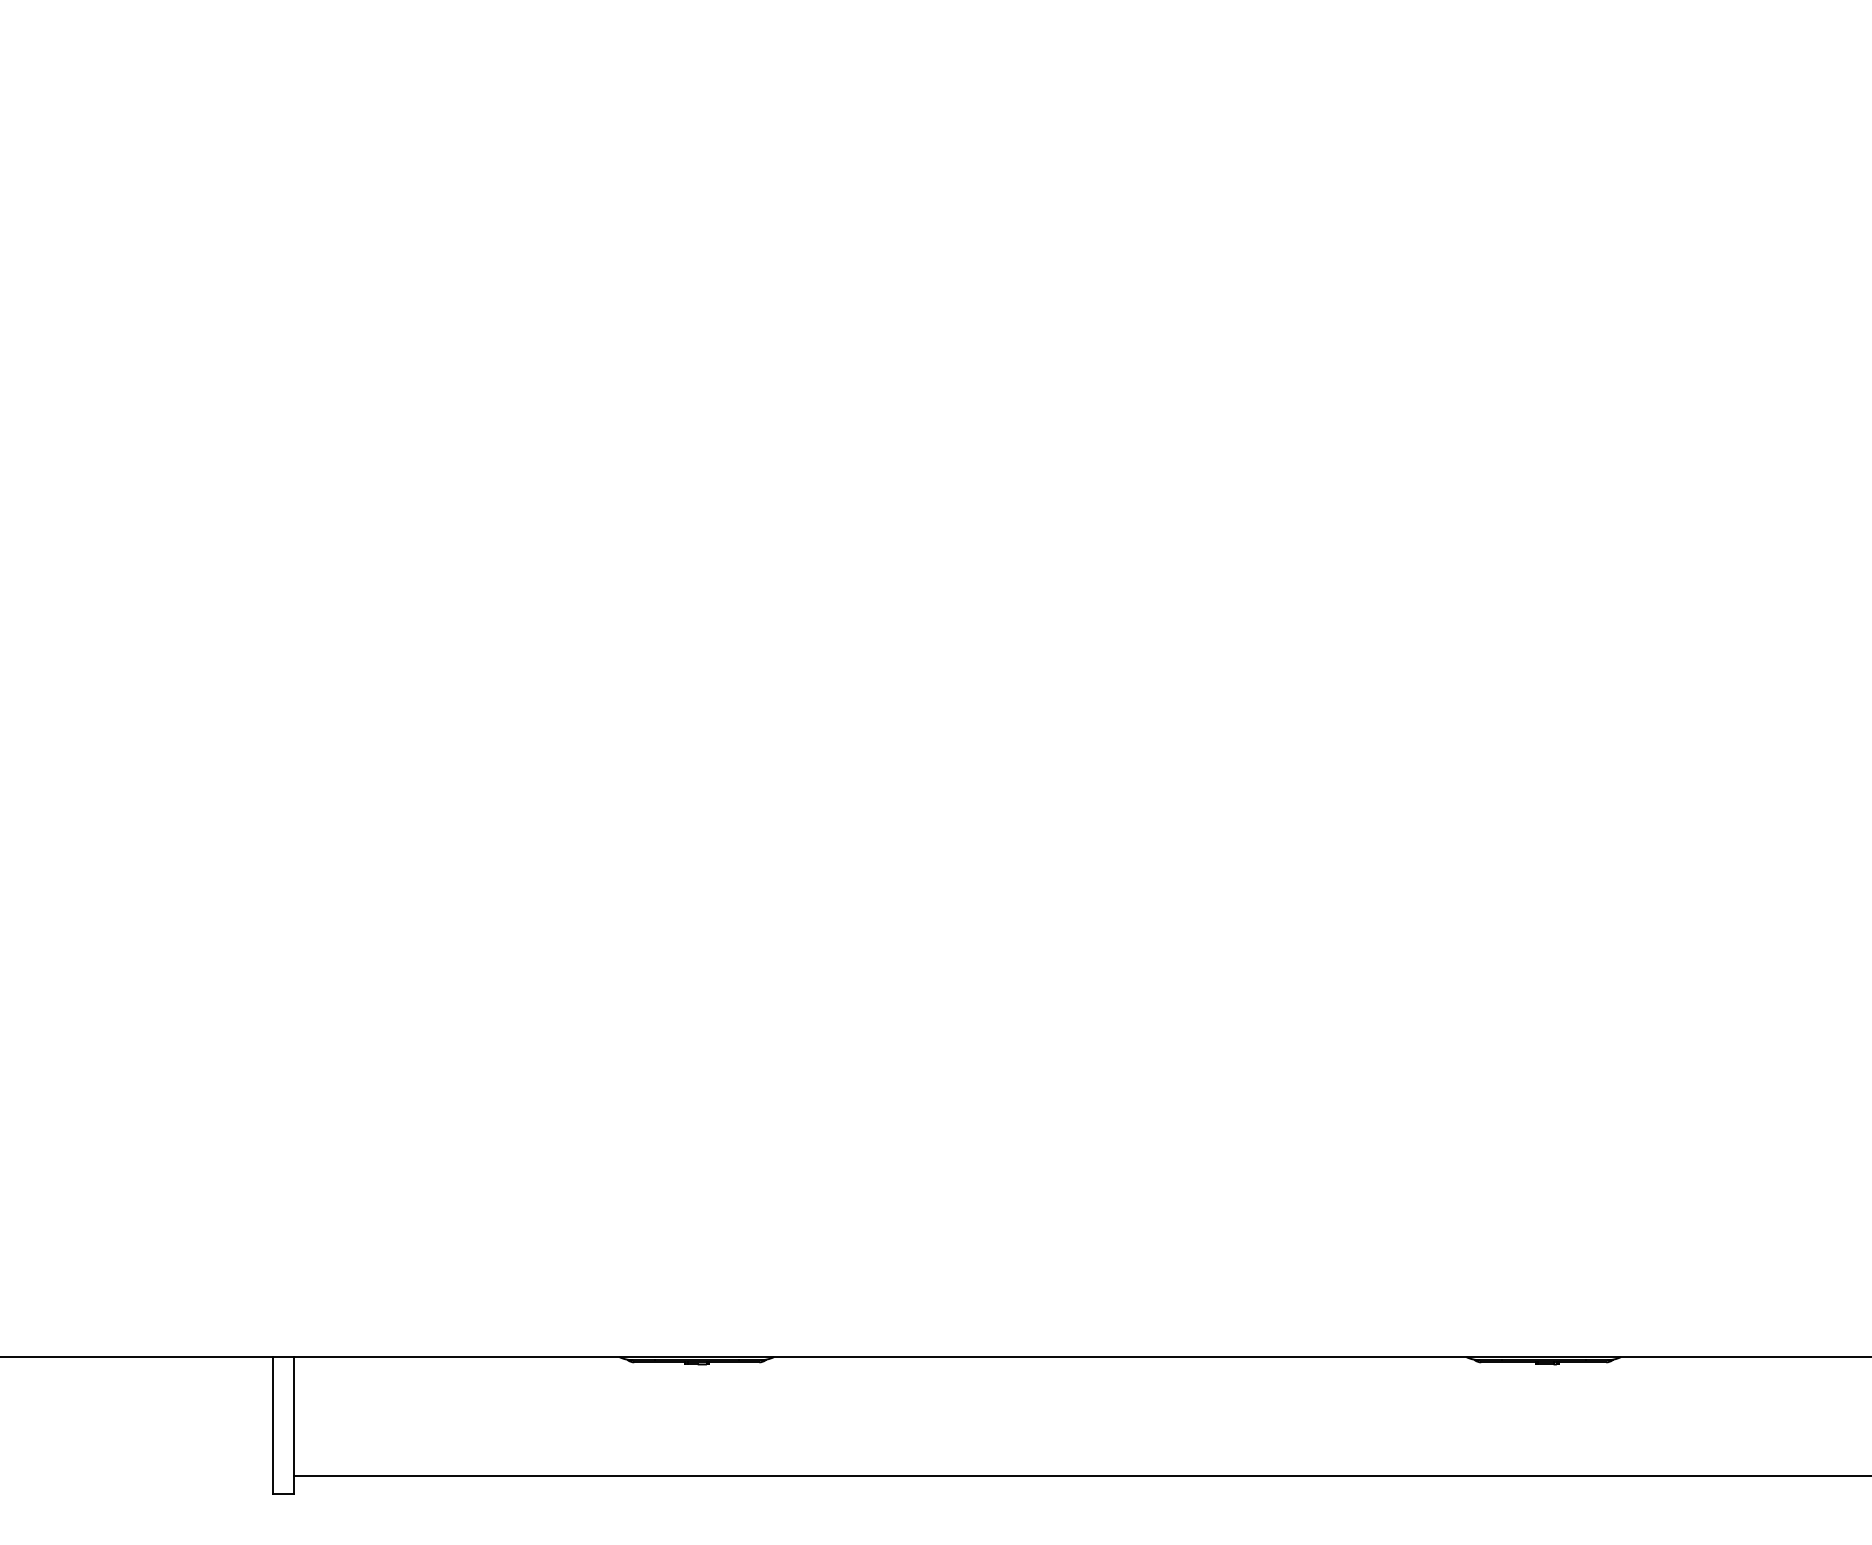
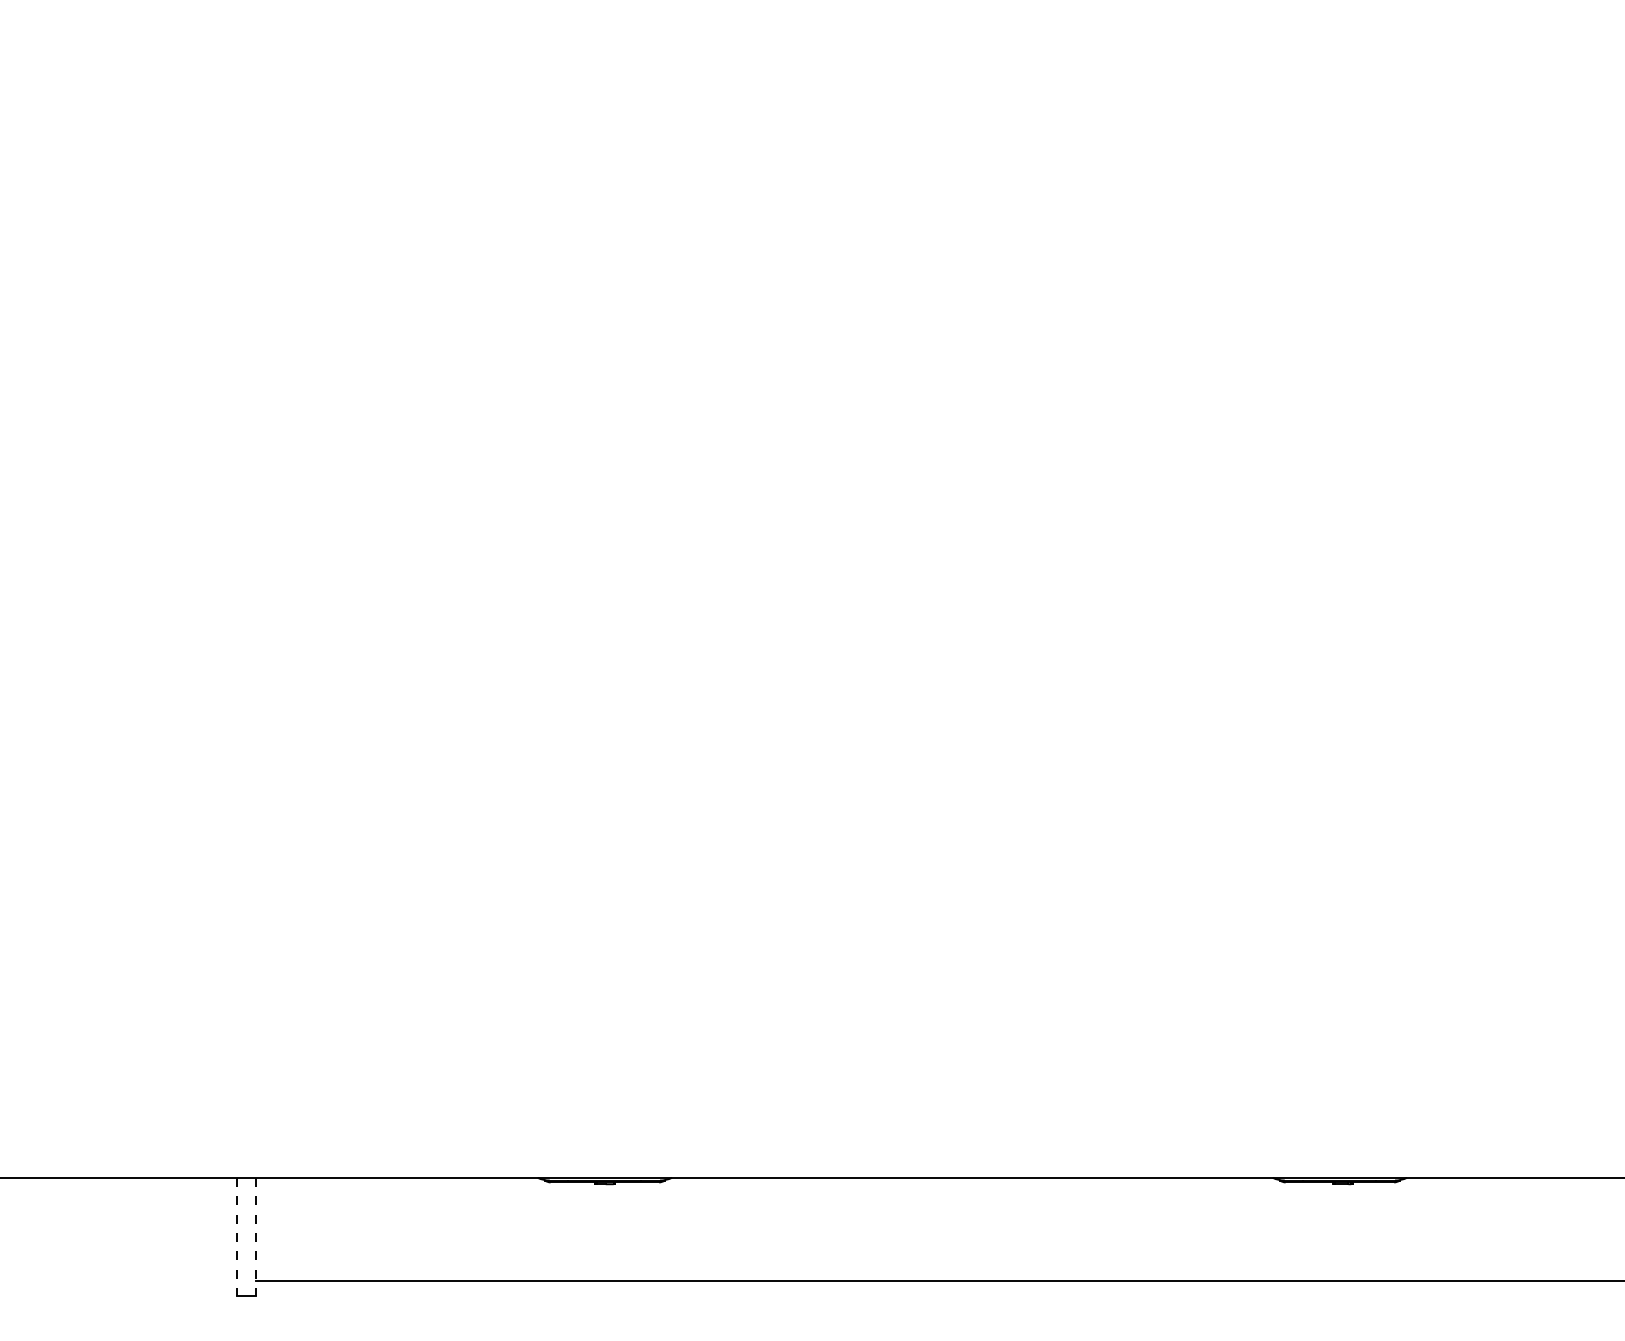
line: (273, 1425) -> (237, 1237), solid -> dashed
line: (294, 1425) -> (255, 1237), solid -> dashed

